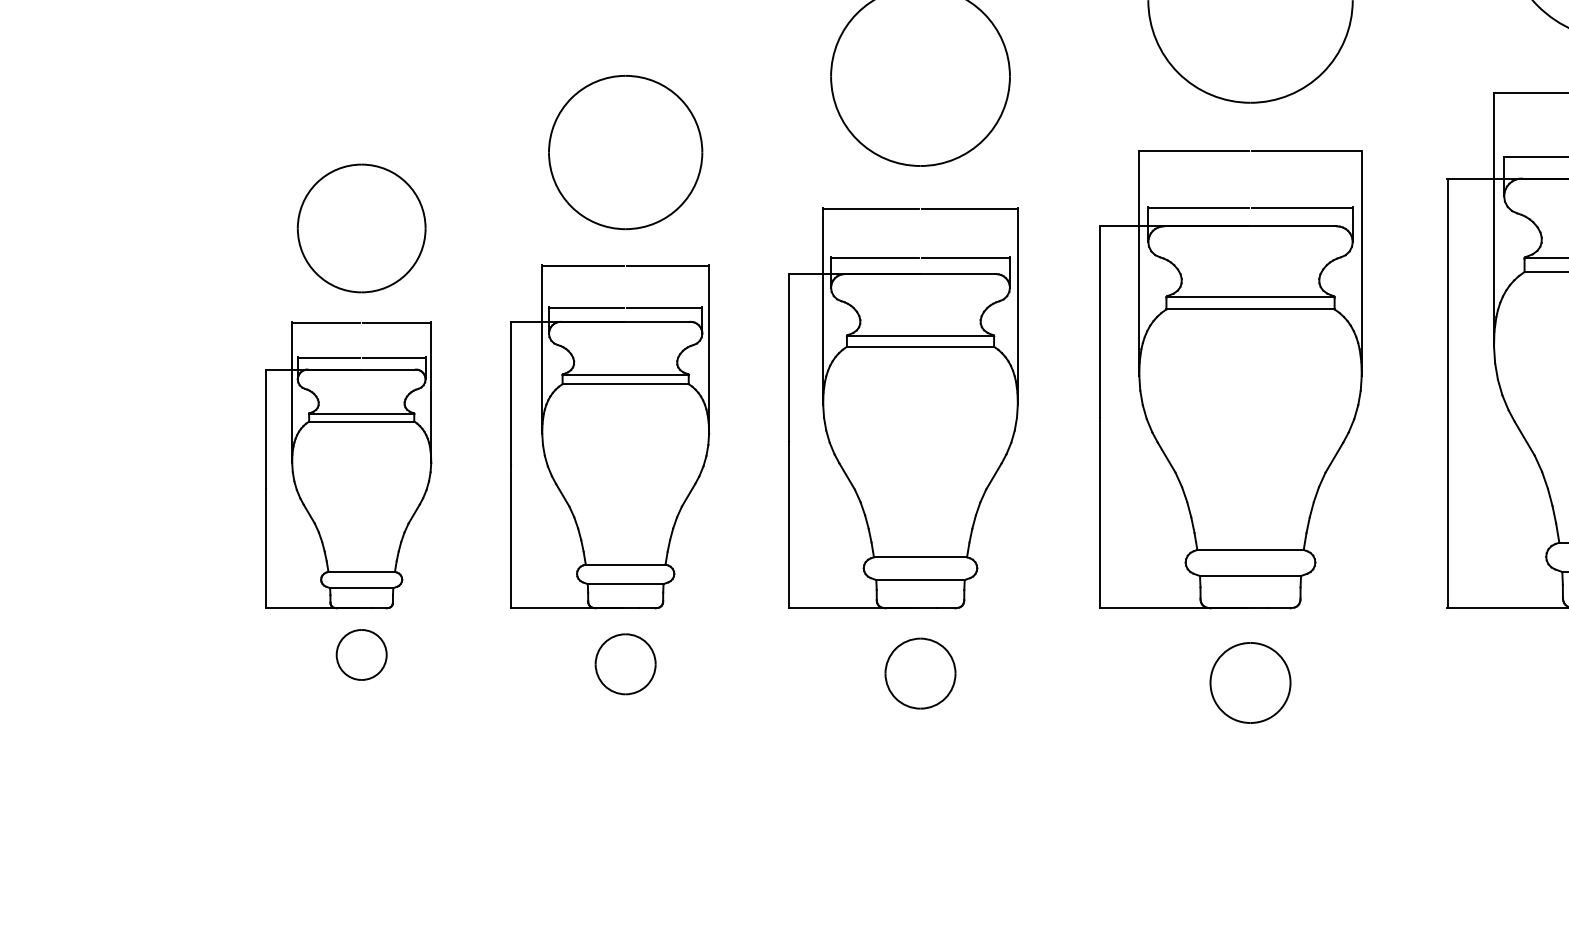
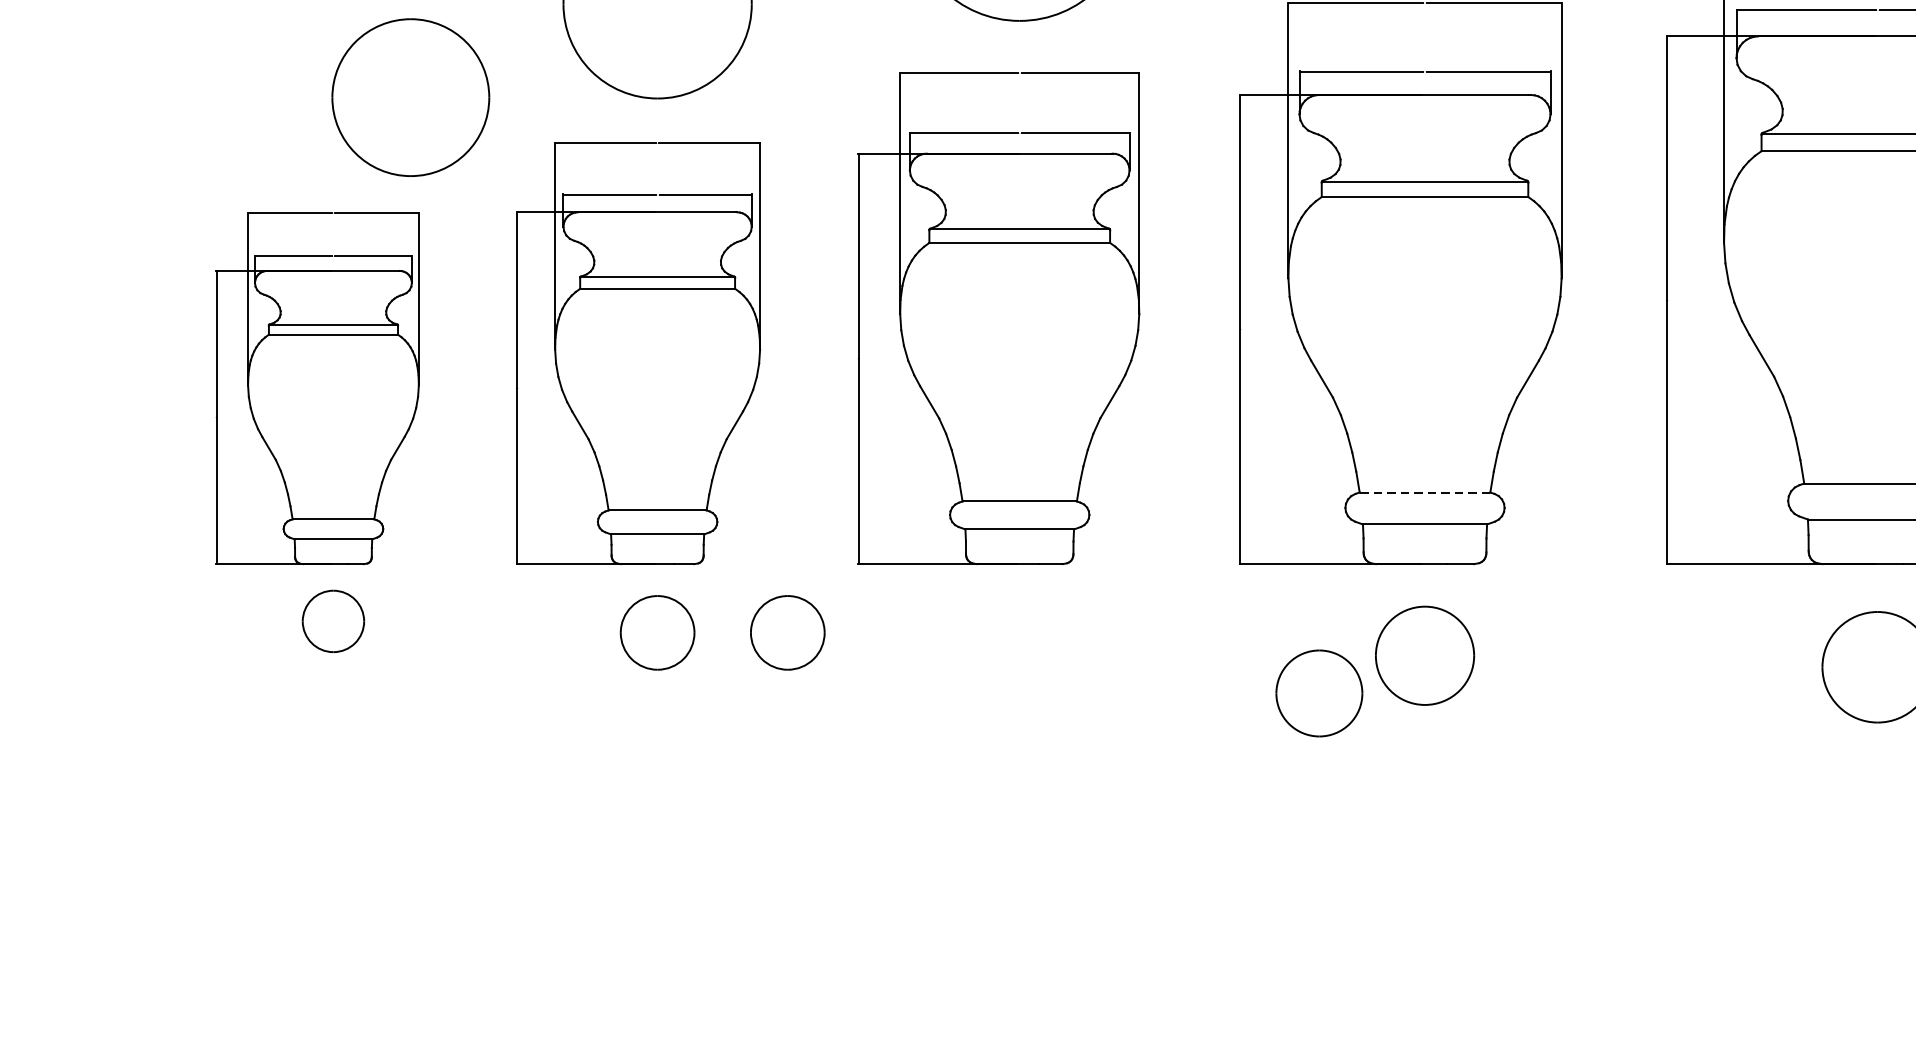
part: (361, 228) -> (410, 97), moved
line: (1250, 550) -> (1424, 493), solid -> dashed
part: (731, 664) -> (787, 633), added
part: (920, 673) -> (1319, 693), moved

